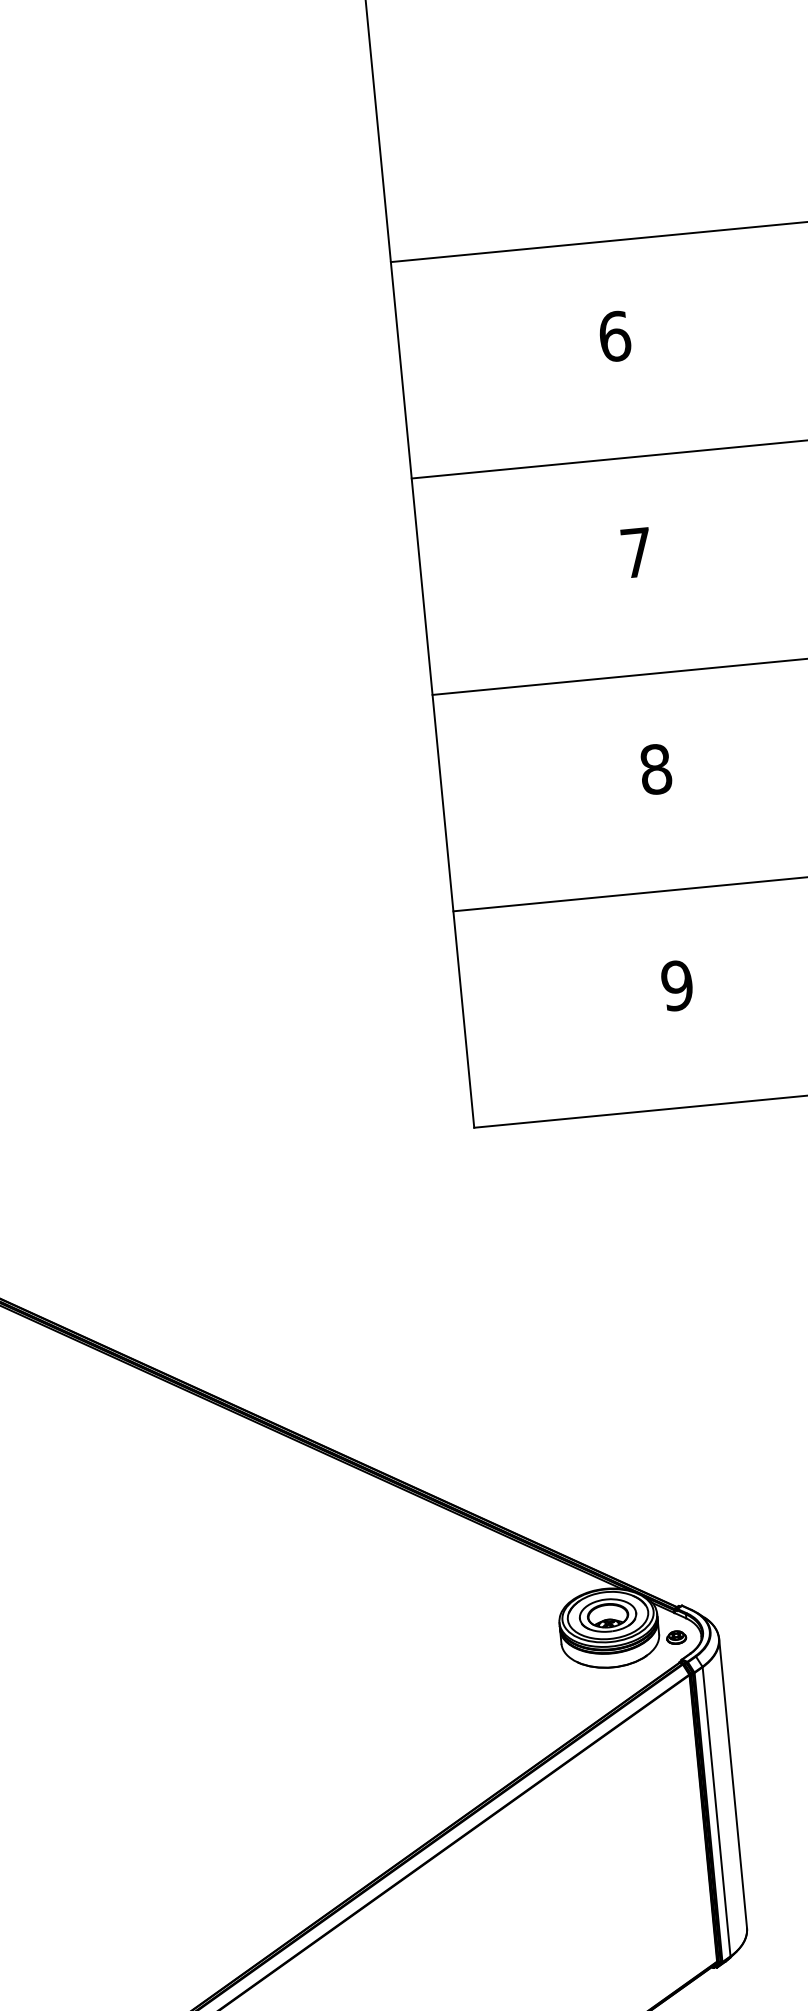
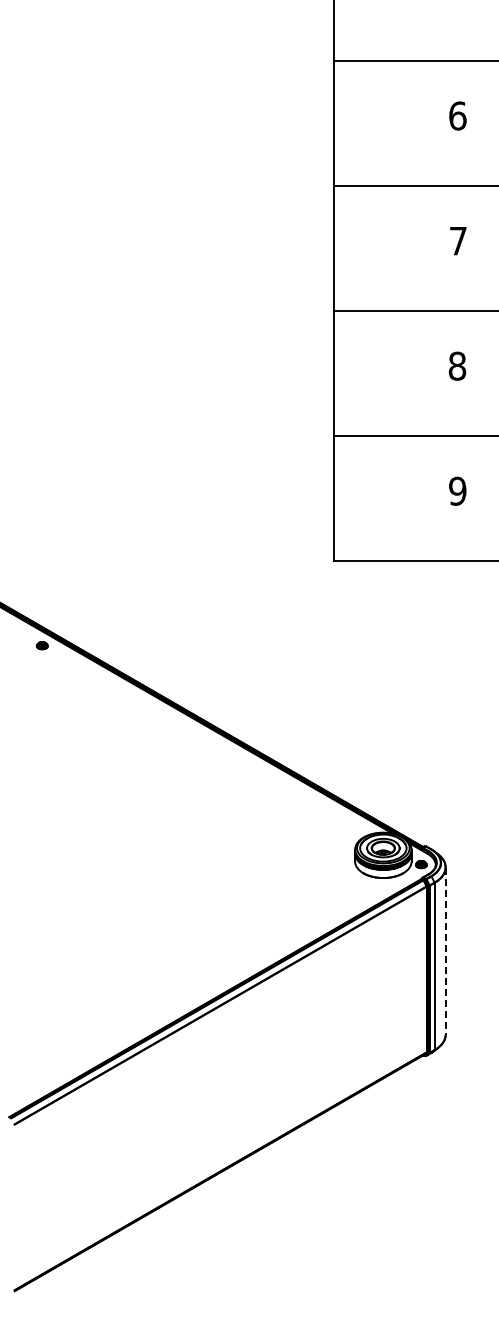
line: (732, 1784) -> (445, 951), solid -> dashed

